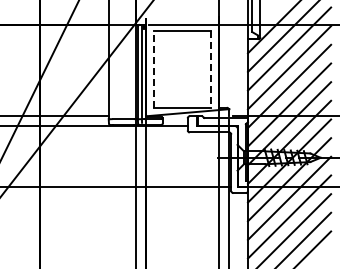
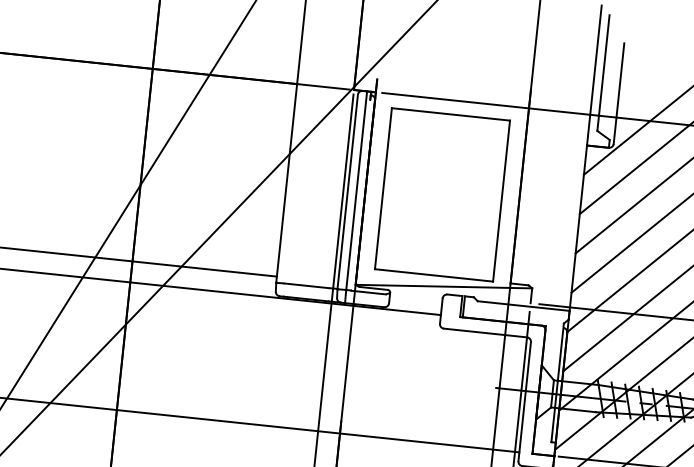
line: (154, 69) -> (383, 188), dashed -> solid
line: (210, 70) -> (501, 202), dashed -> solid

